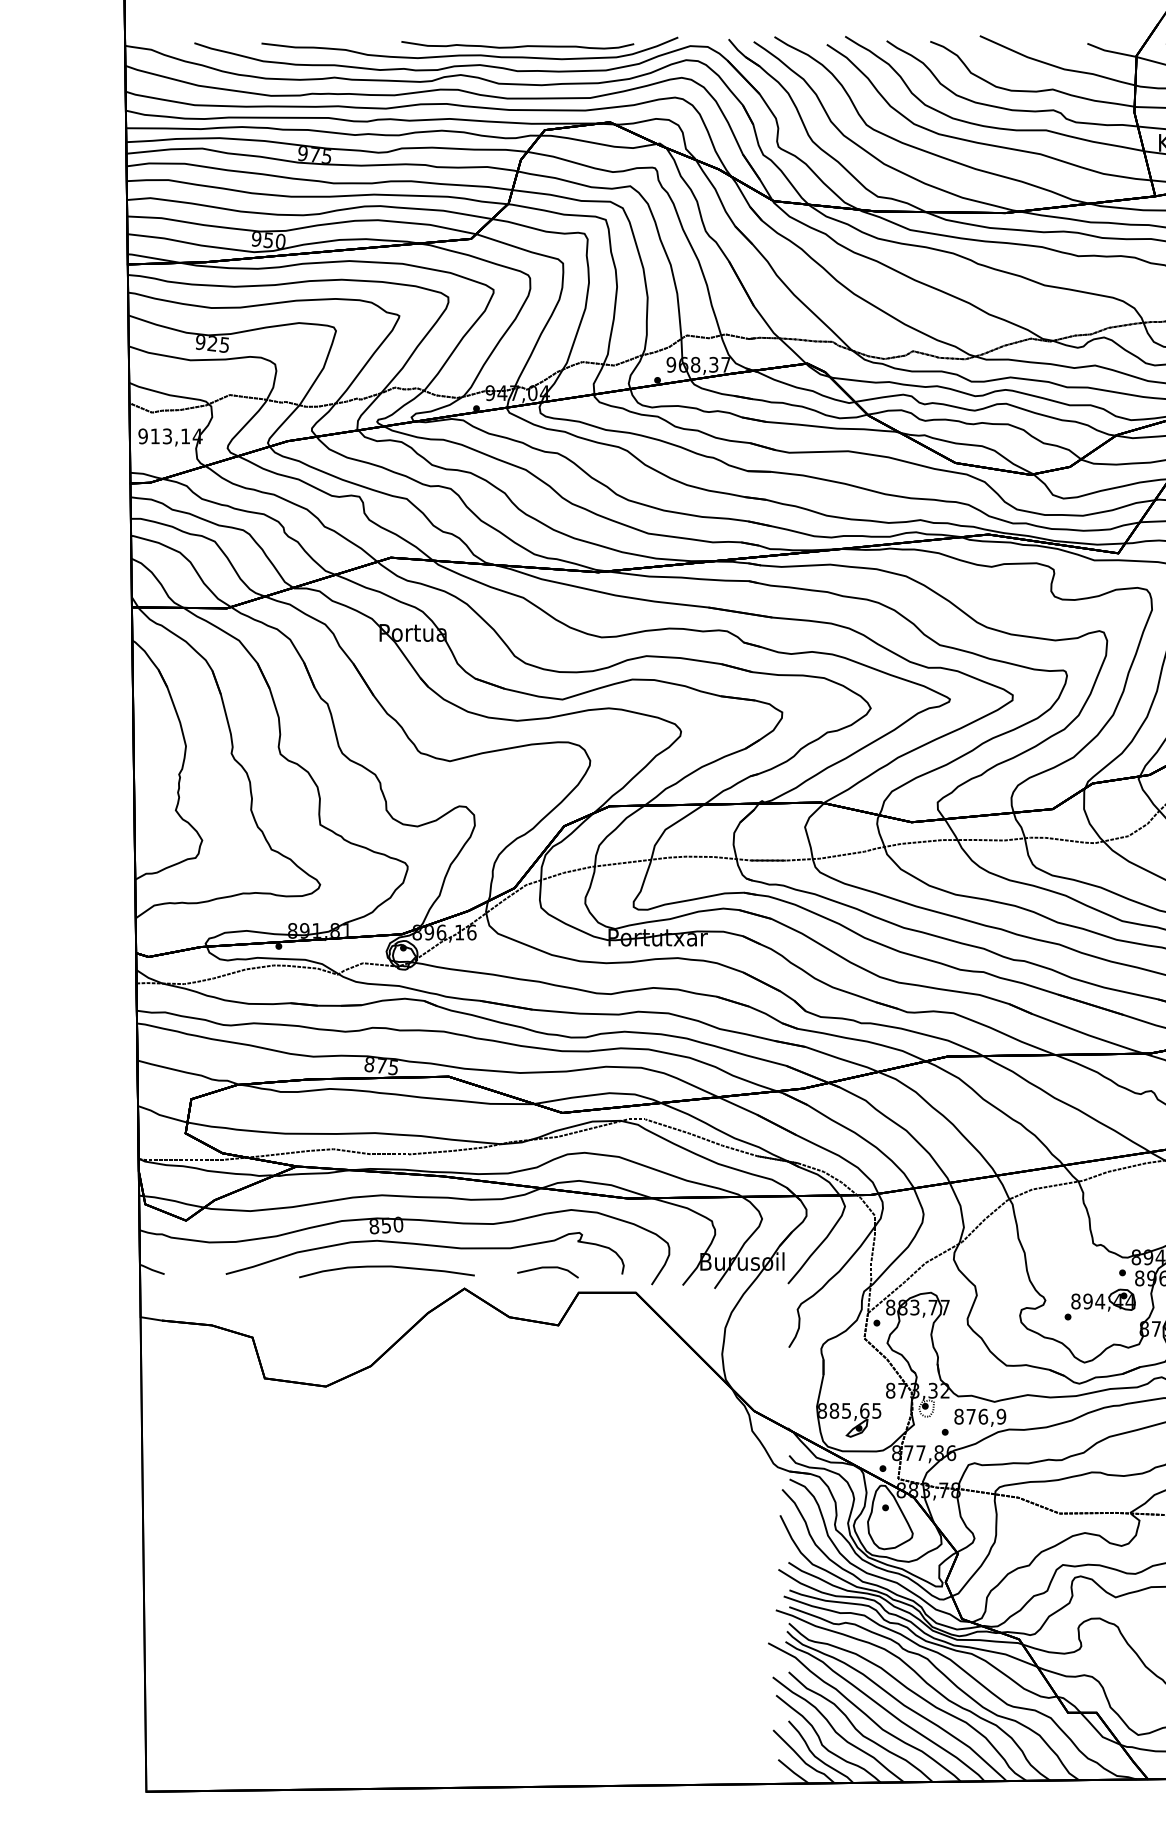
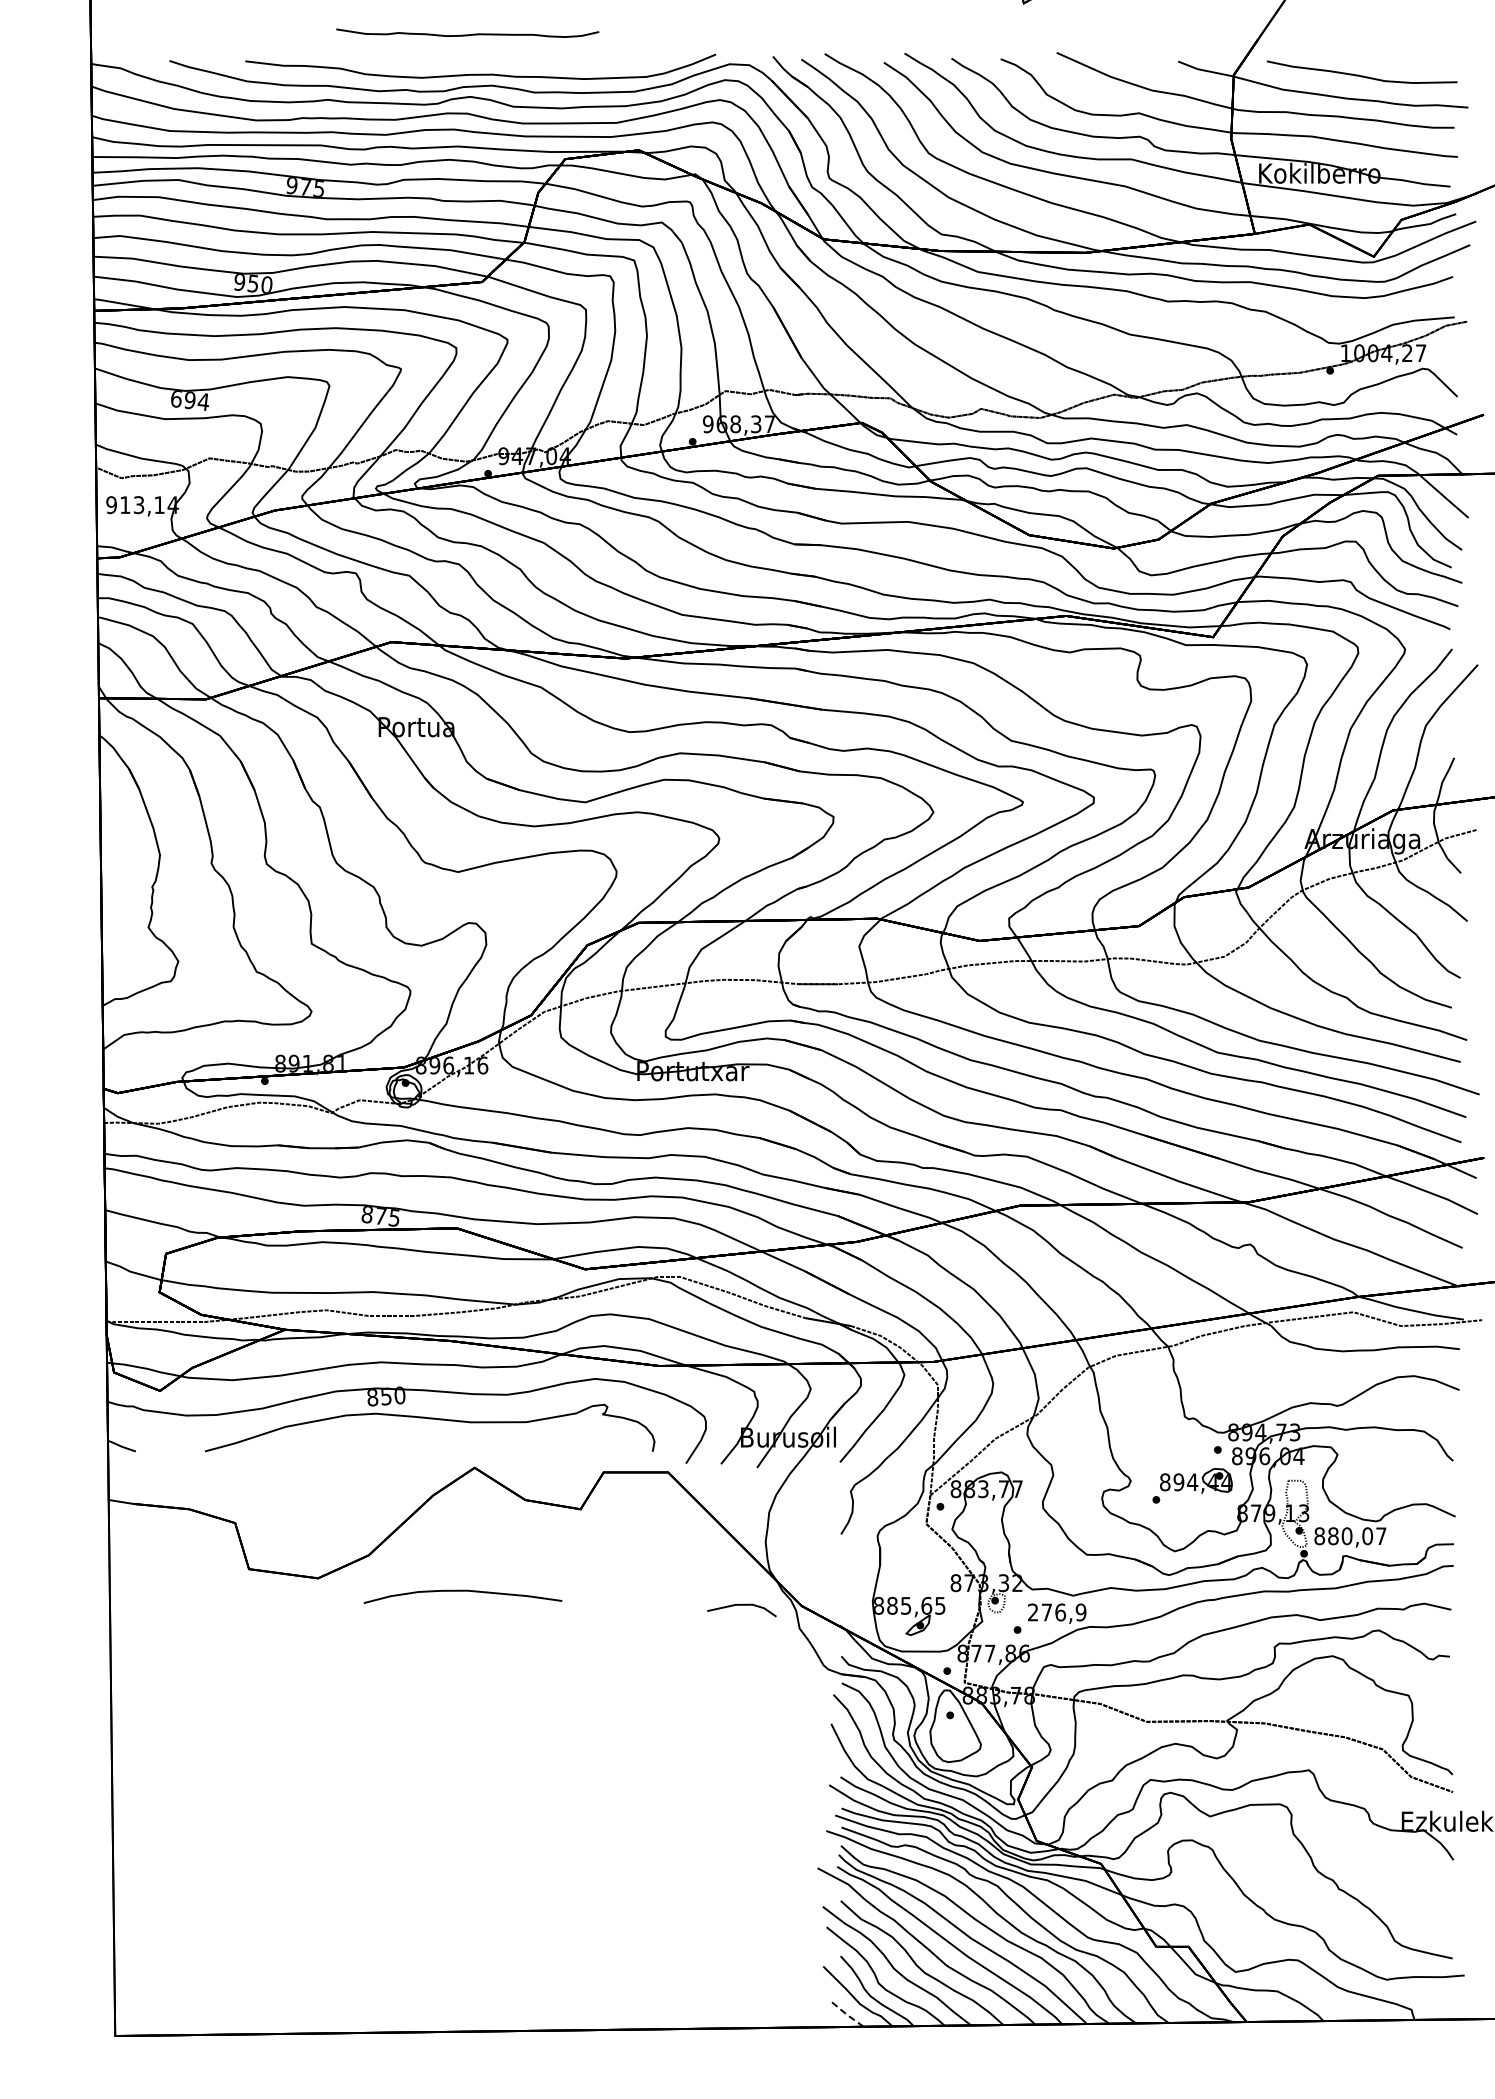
curve: (517, 46) -> (467, 34), moved
text: (212, 343) -> (189, 400), 925 -> 694
curve: (386, 1267) -> (462, 1591), moved
line: (547, 1268) -> (741, 1605), moved
text: (958, 1416) -> (1032, 1612), 876,9 -> 276,9
line: (793, 1772) -> (846, 2014), solid -> dashed

